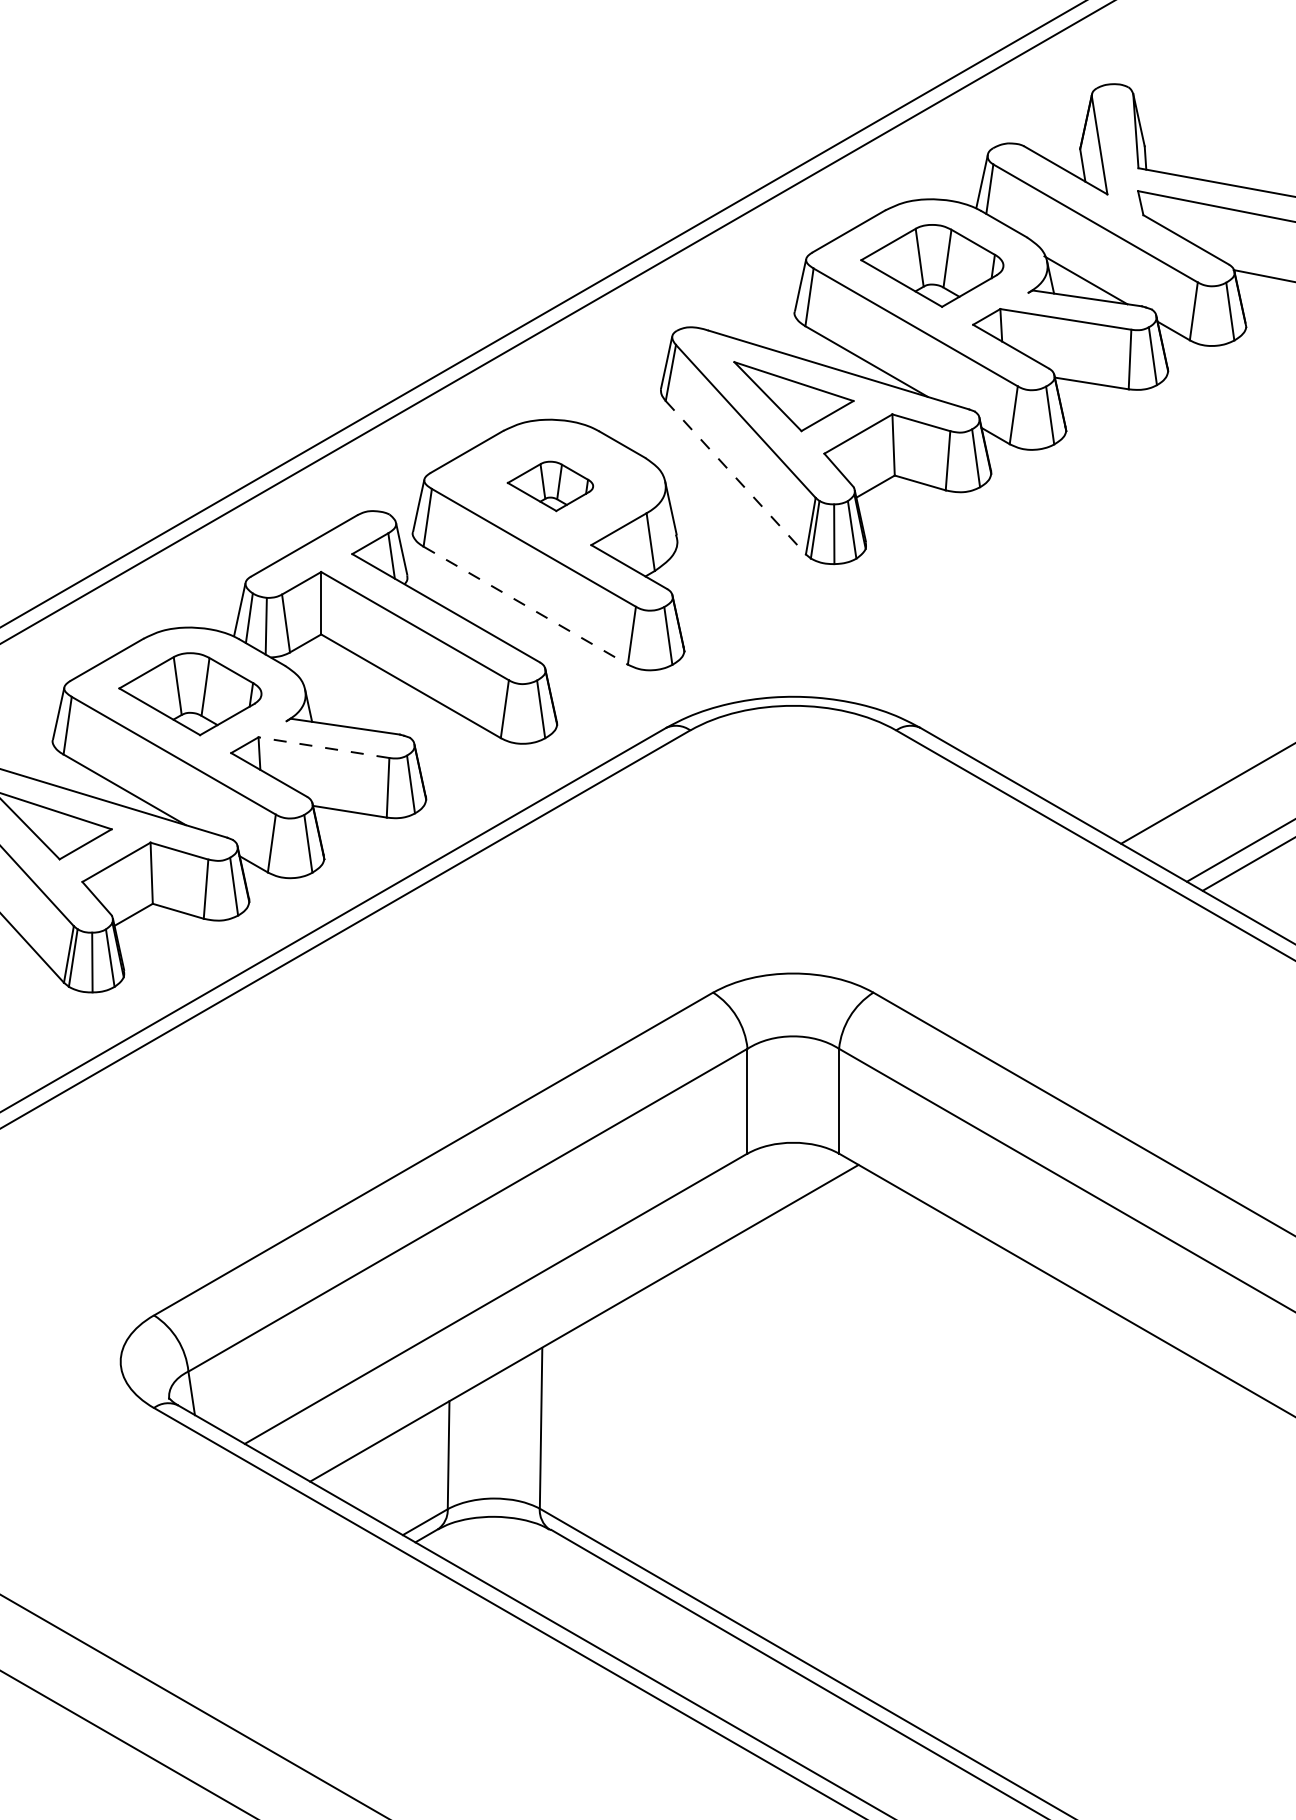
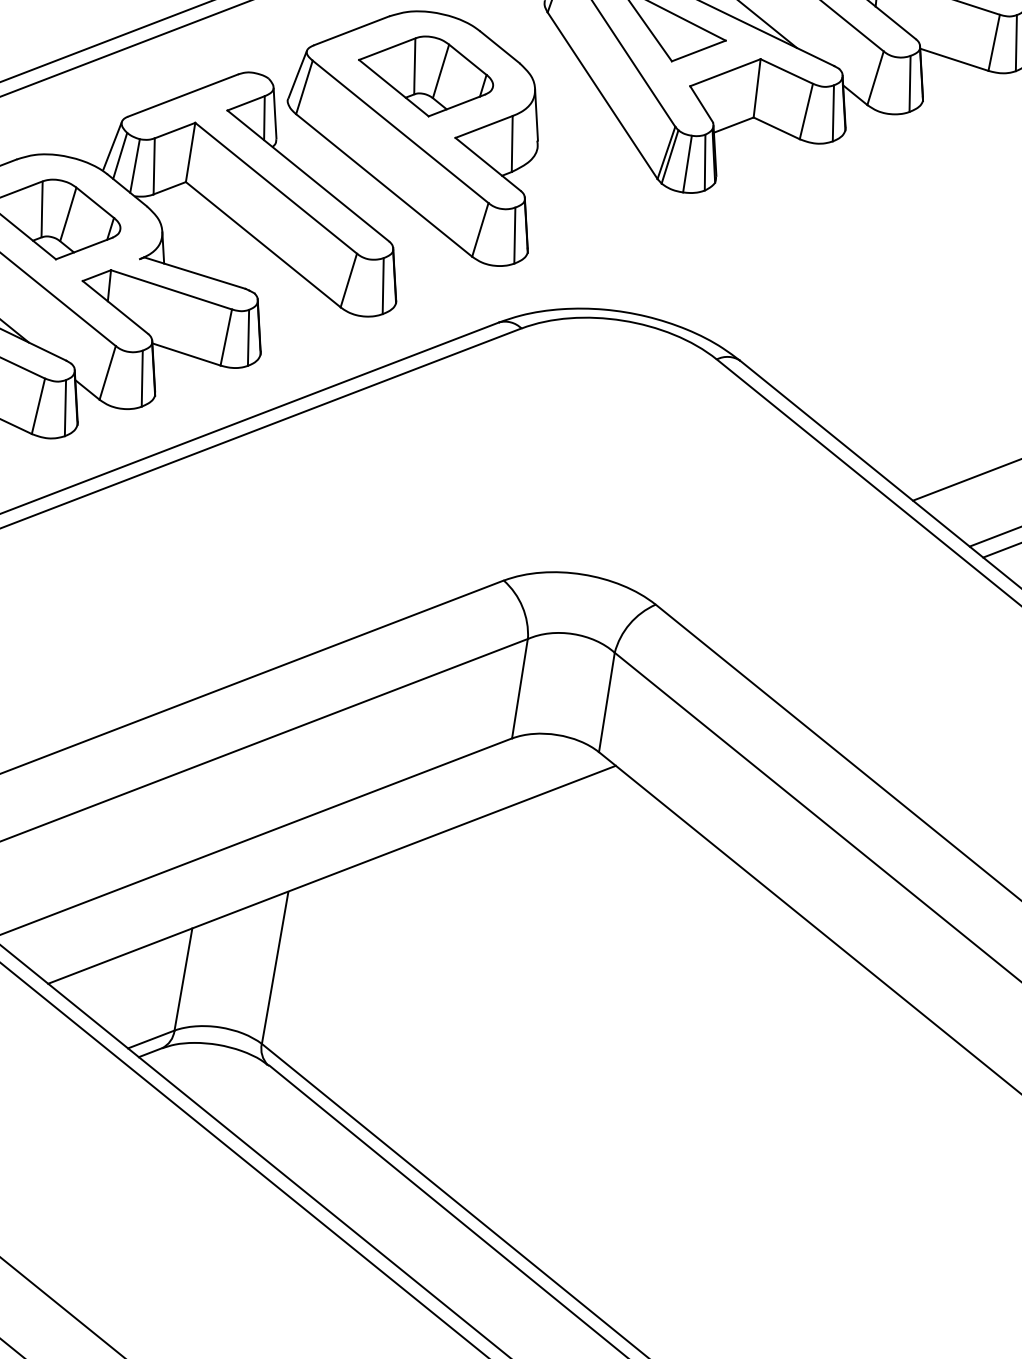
line: (735, 477) -> (602, 95), dashed -> solid
part: (550, 486) -> (425, 76), size x1.67
line: (525, 605) -> (383, 185), dashed -> solid
line: (323, 747) -> (171, 289), dashed -> solid

